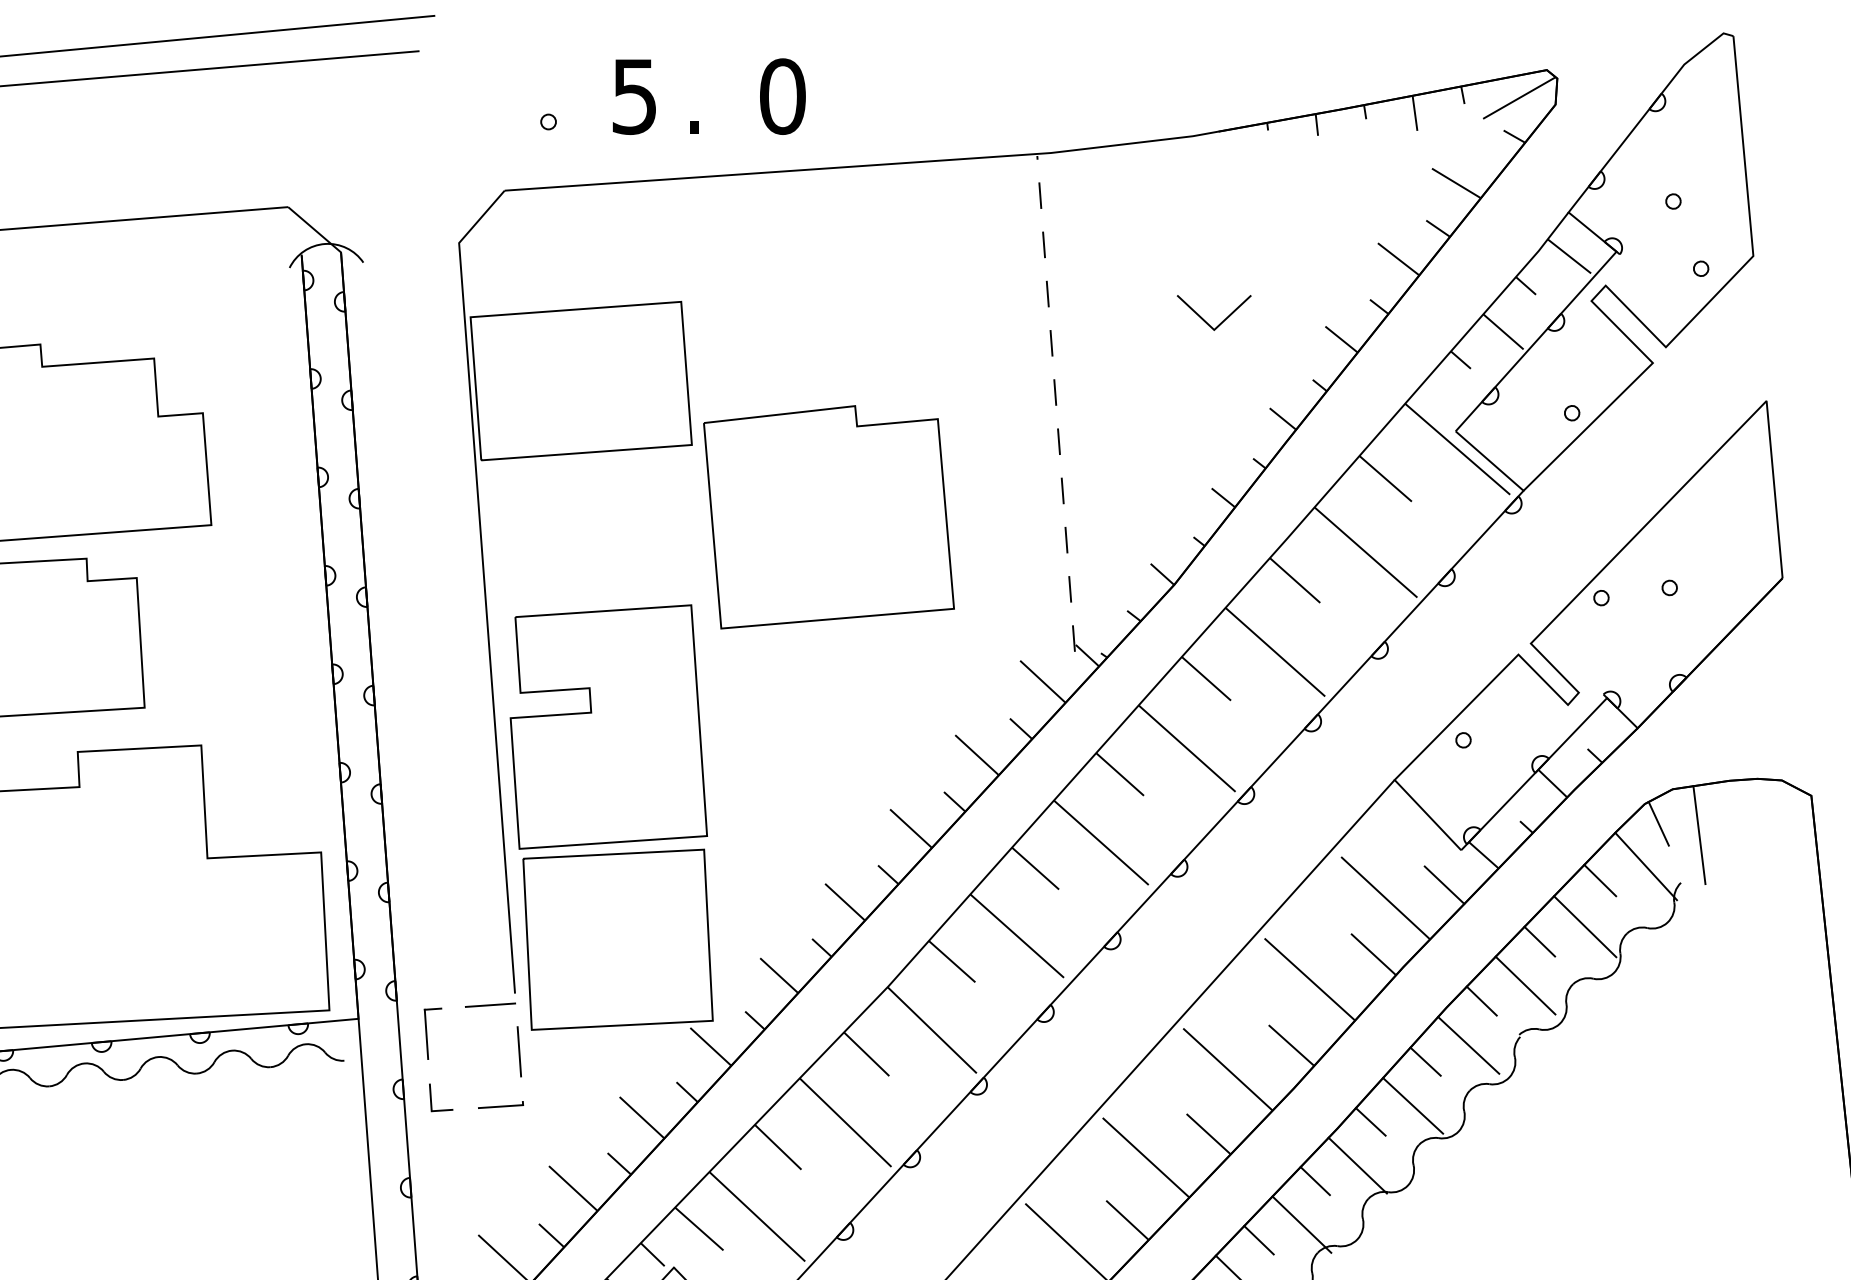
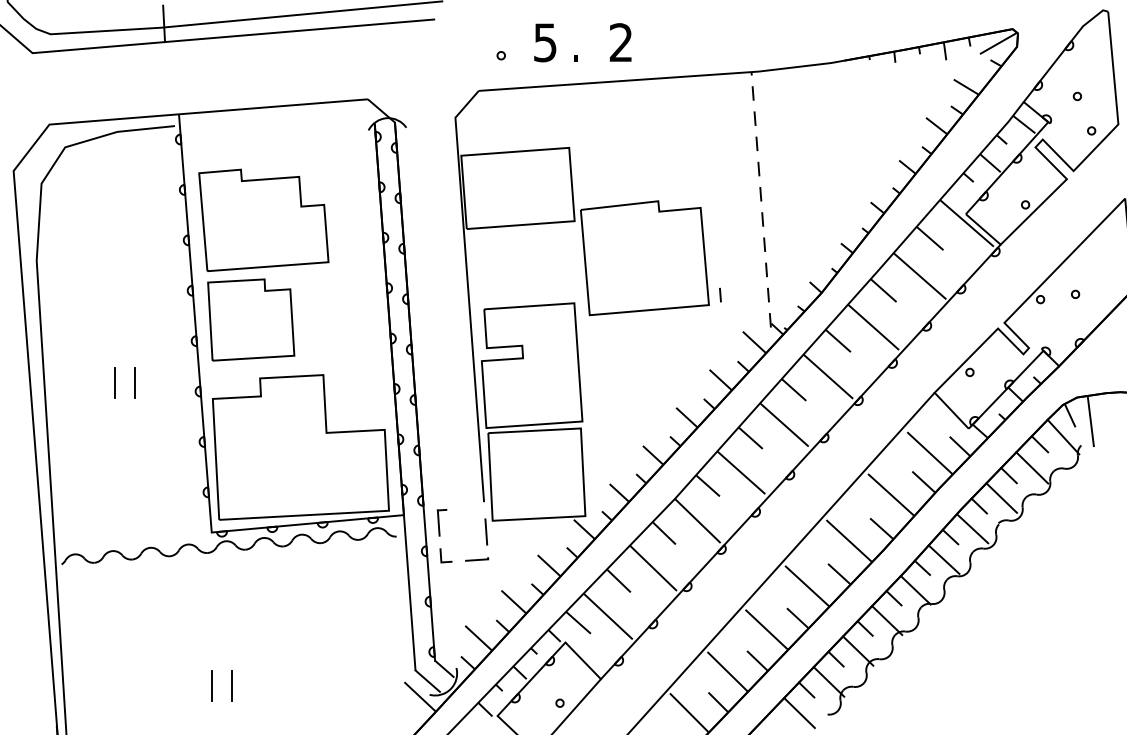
text: (783, 96) -> (621, 42), 0 -> 2
line: (1204, 318) -> (837, 156), removed
line: (976, 588) -> (720, 294), added
line: (490, 1005) -> (471, 508), removed

